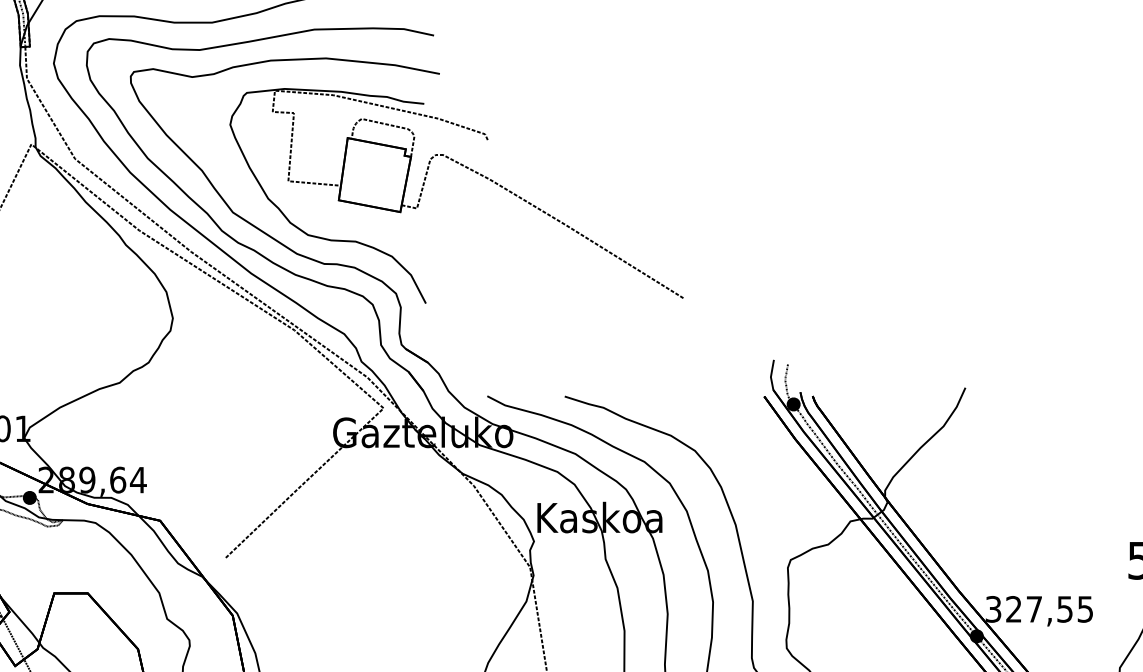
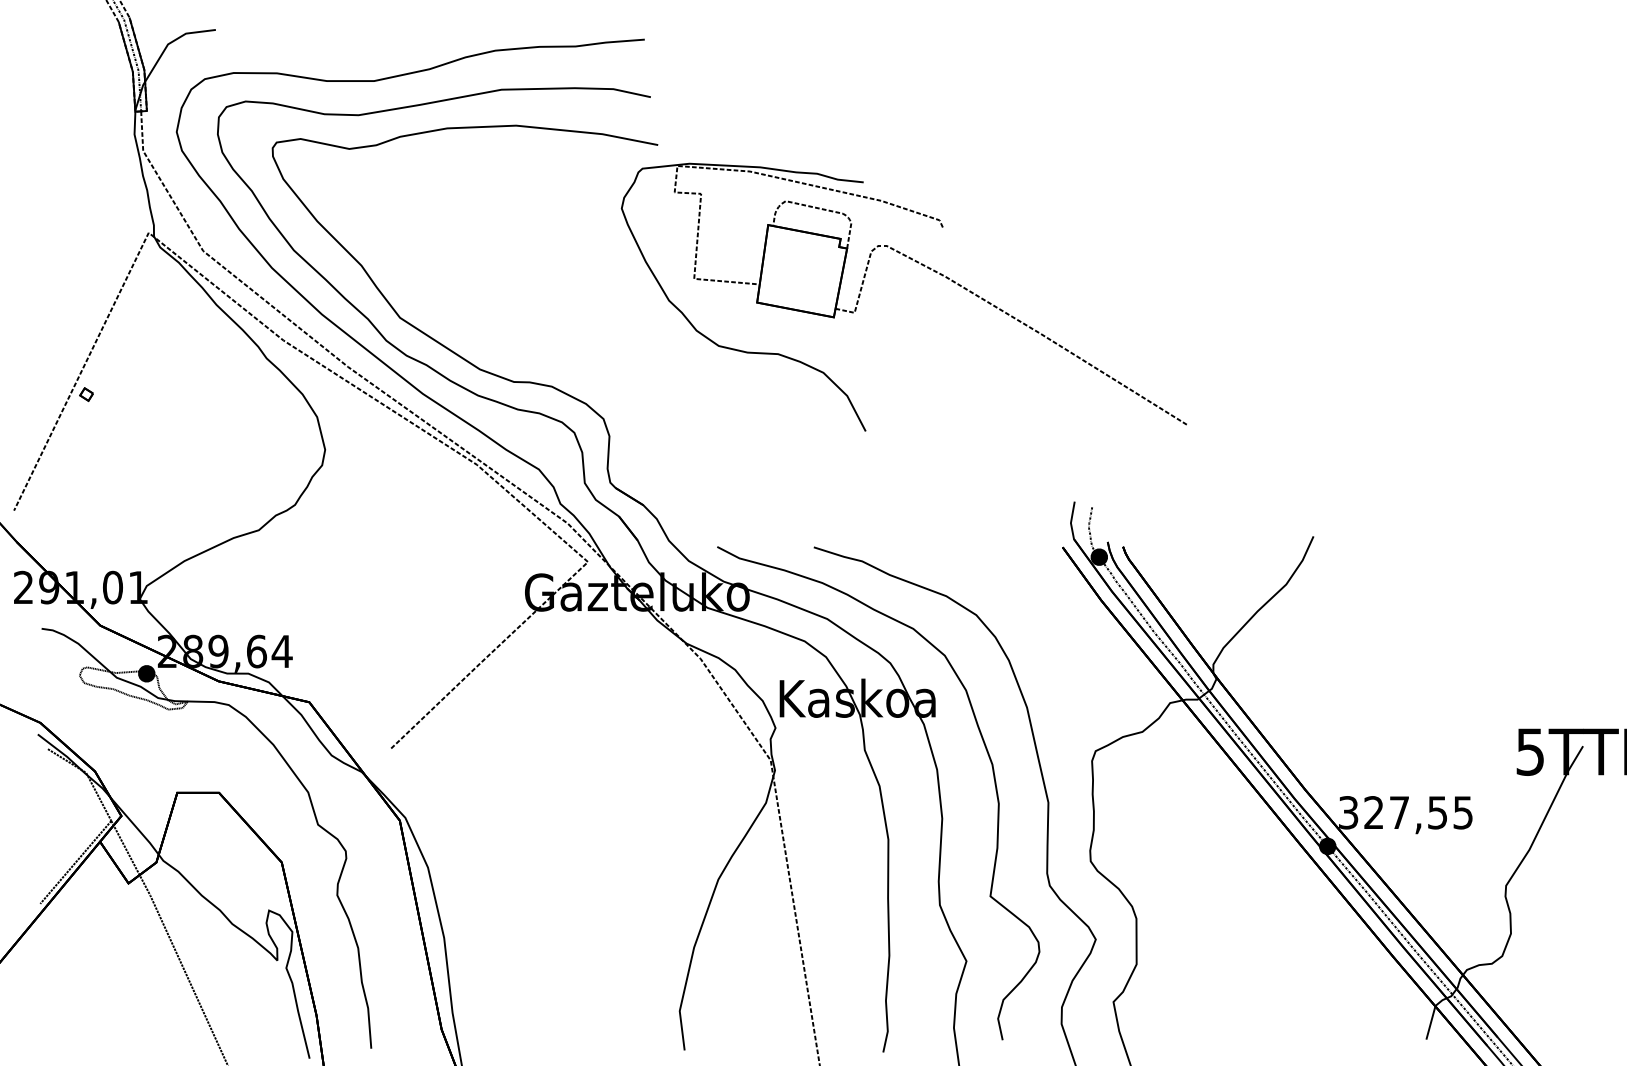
part: (467, 168) -> (917, 263), moved

